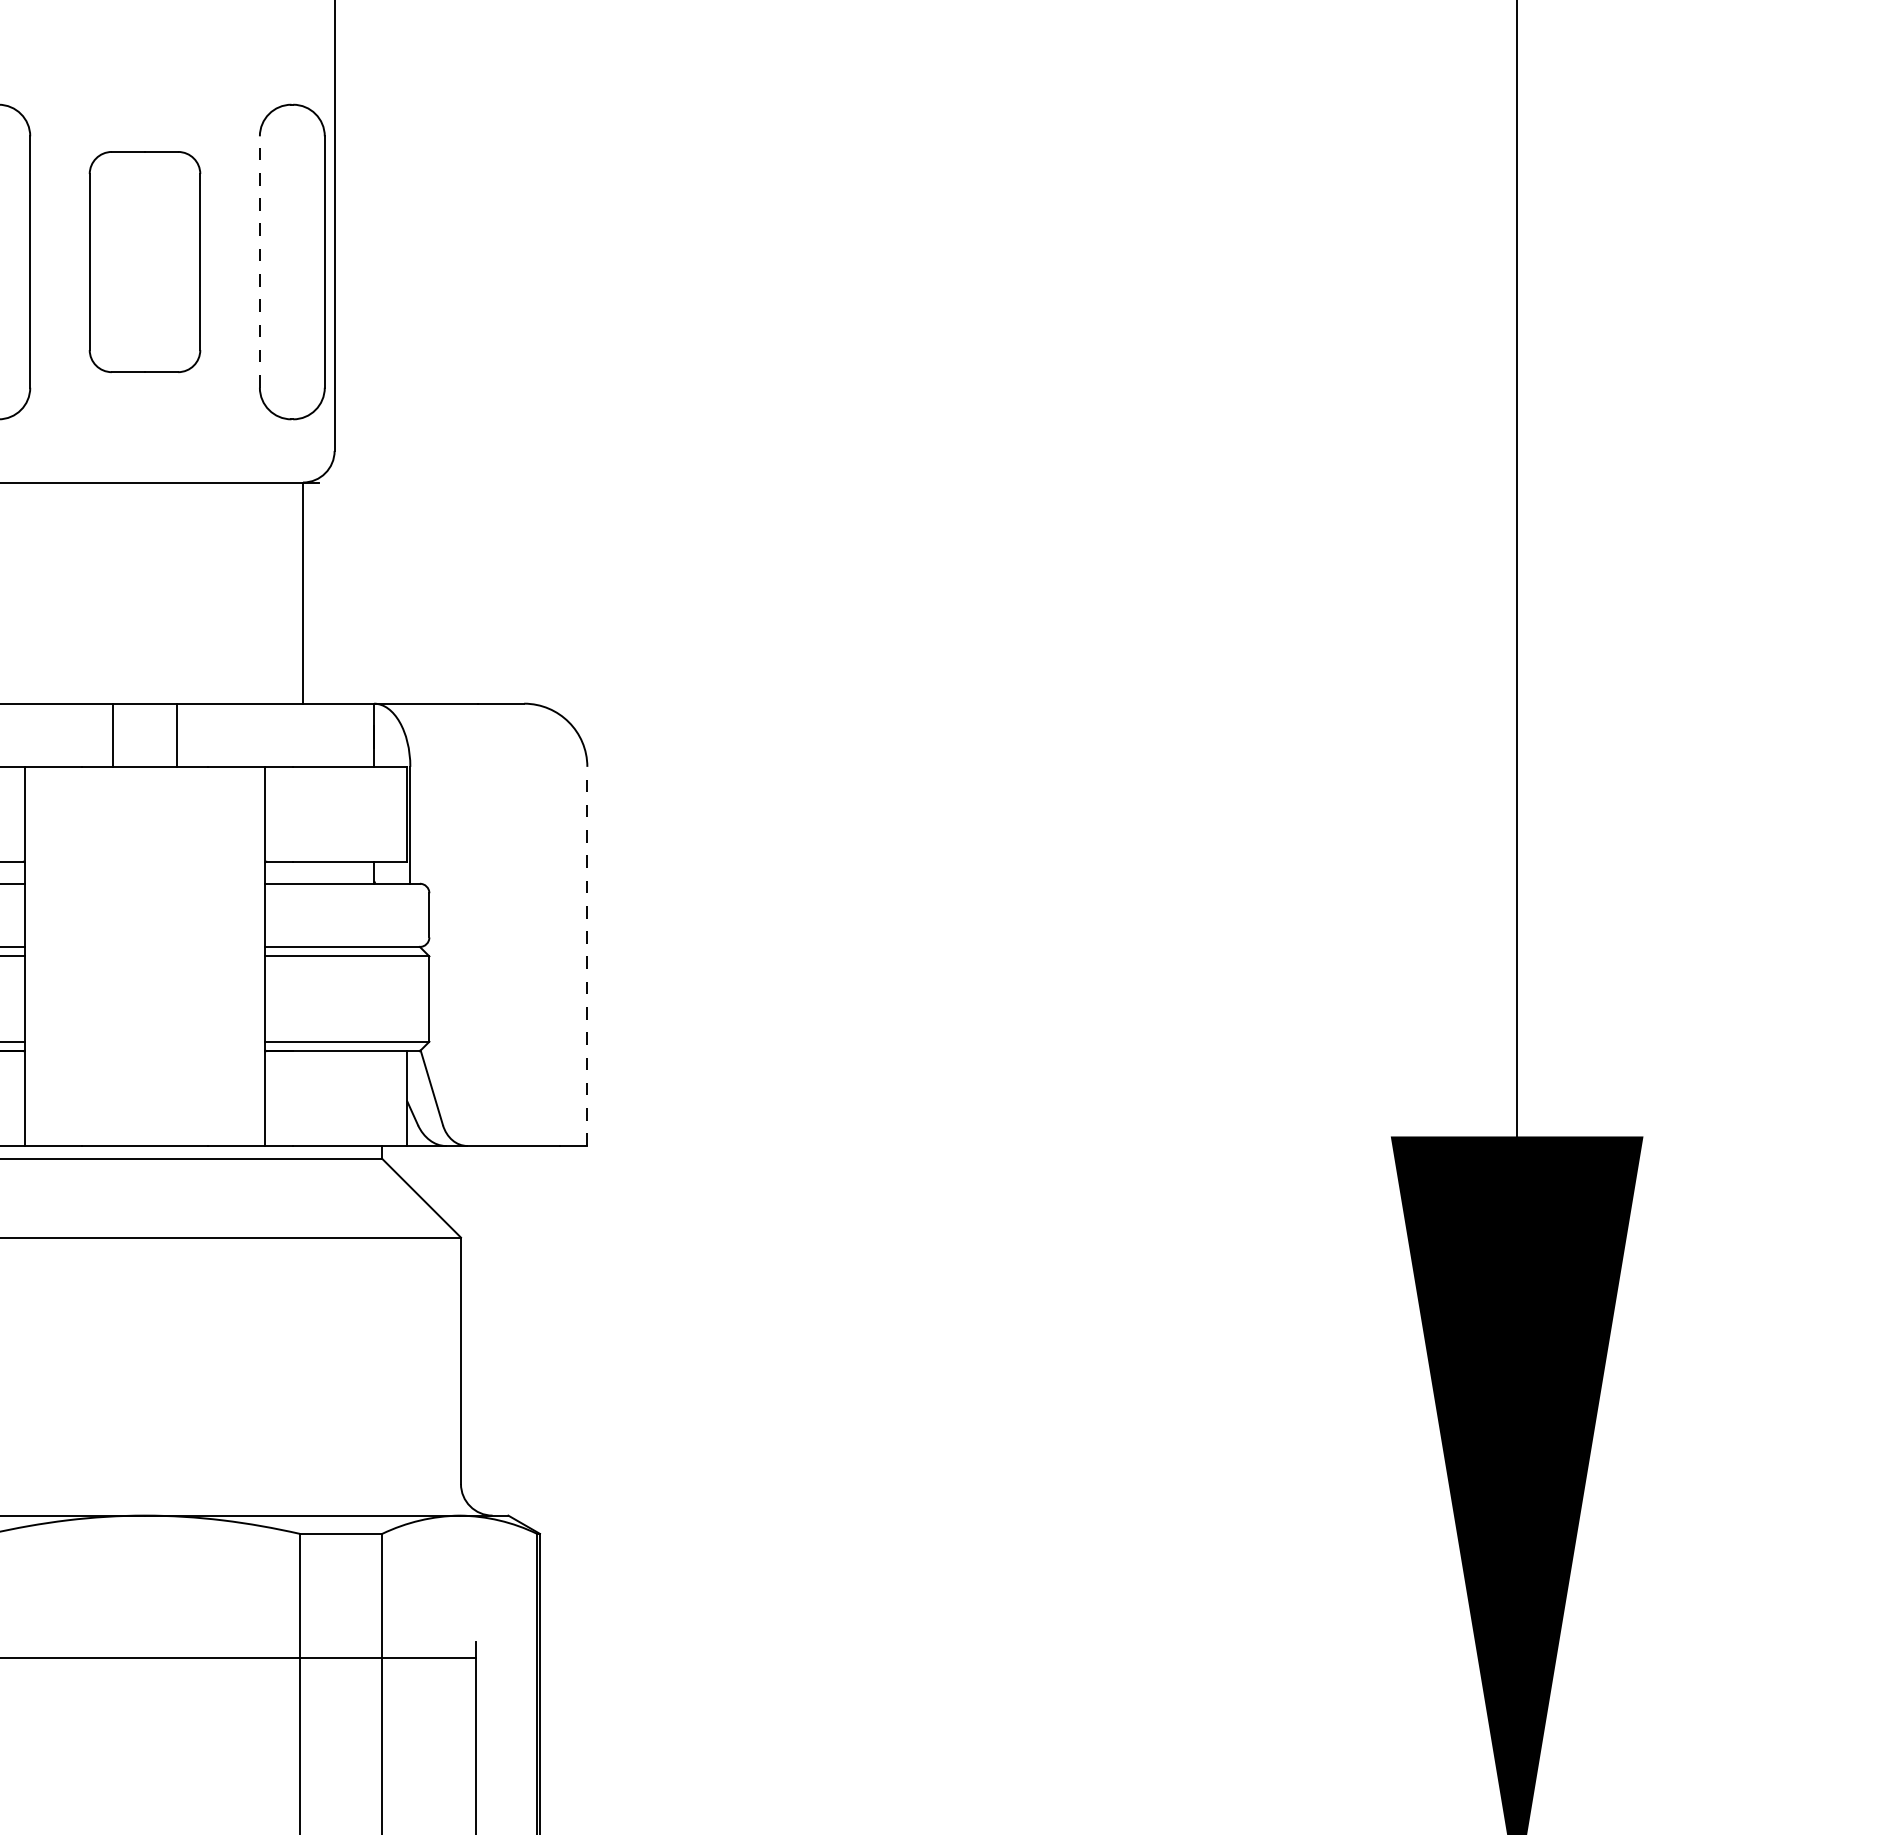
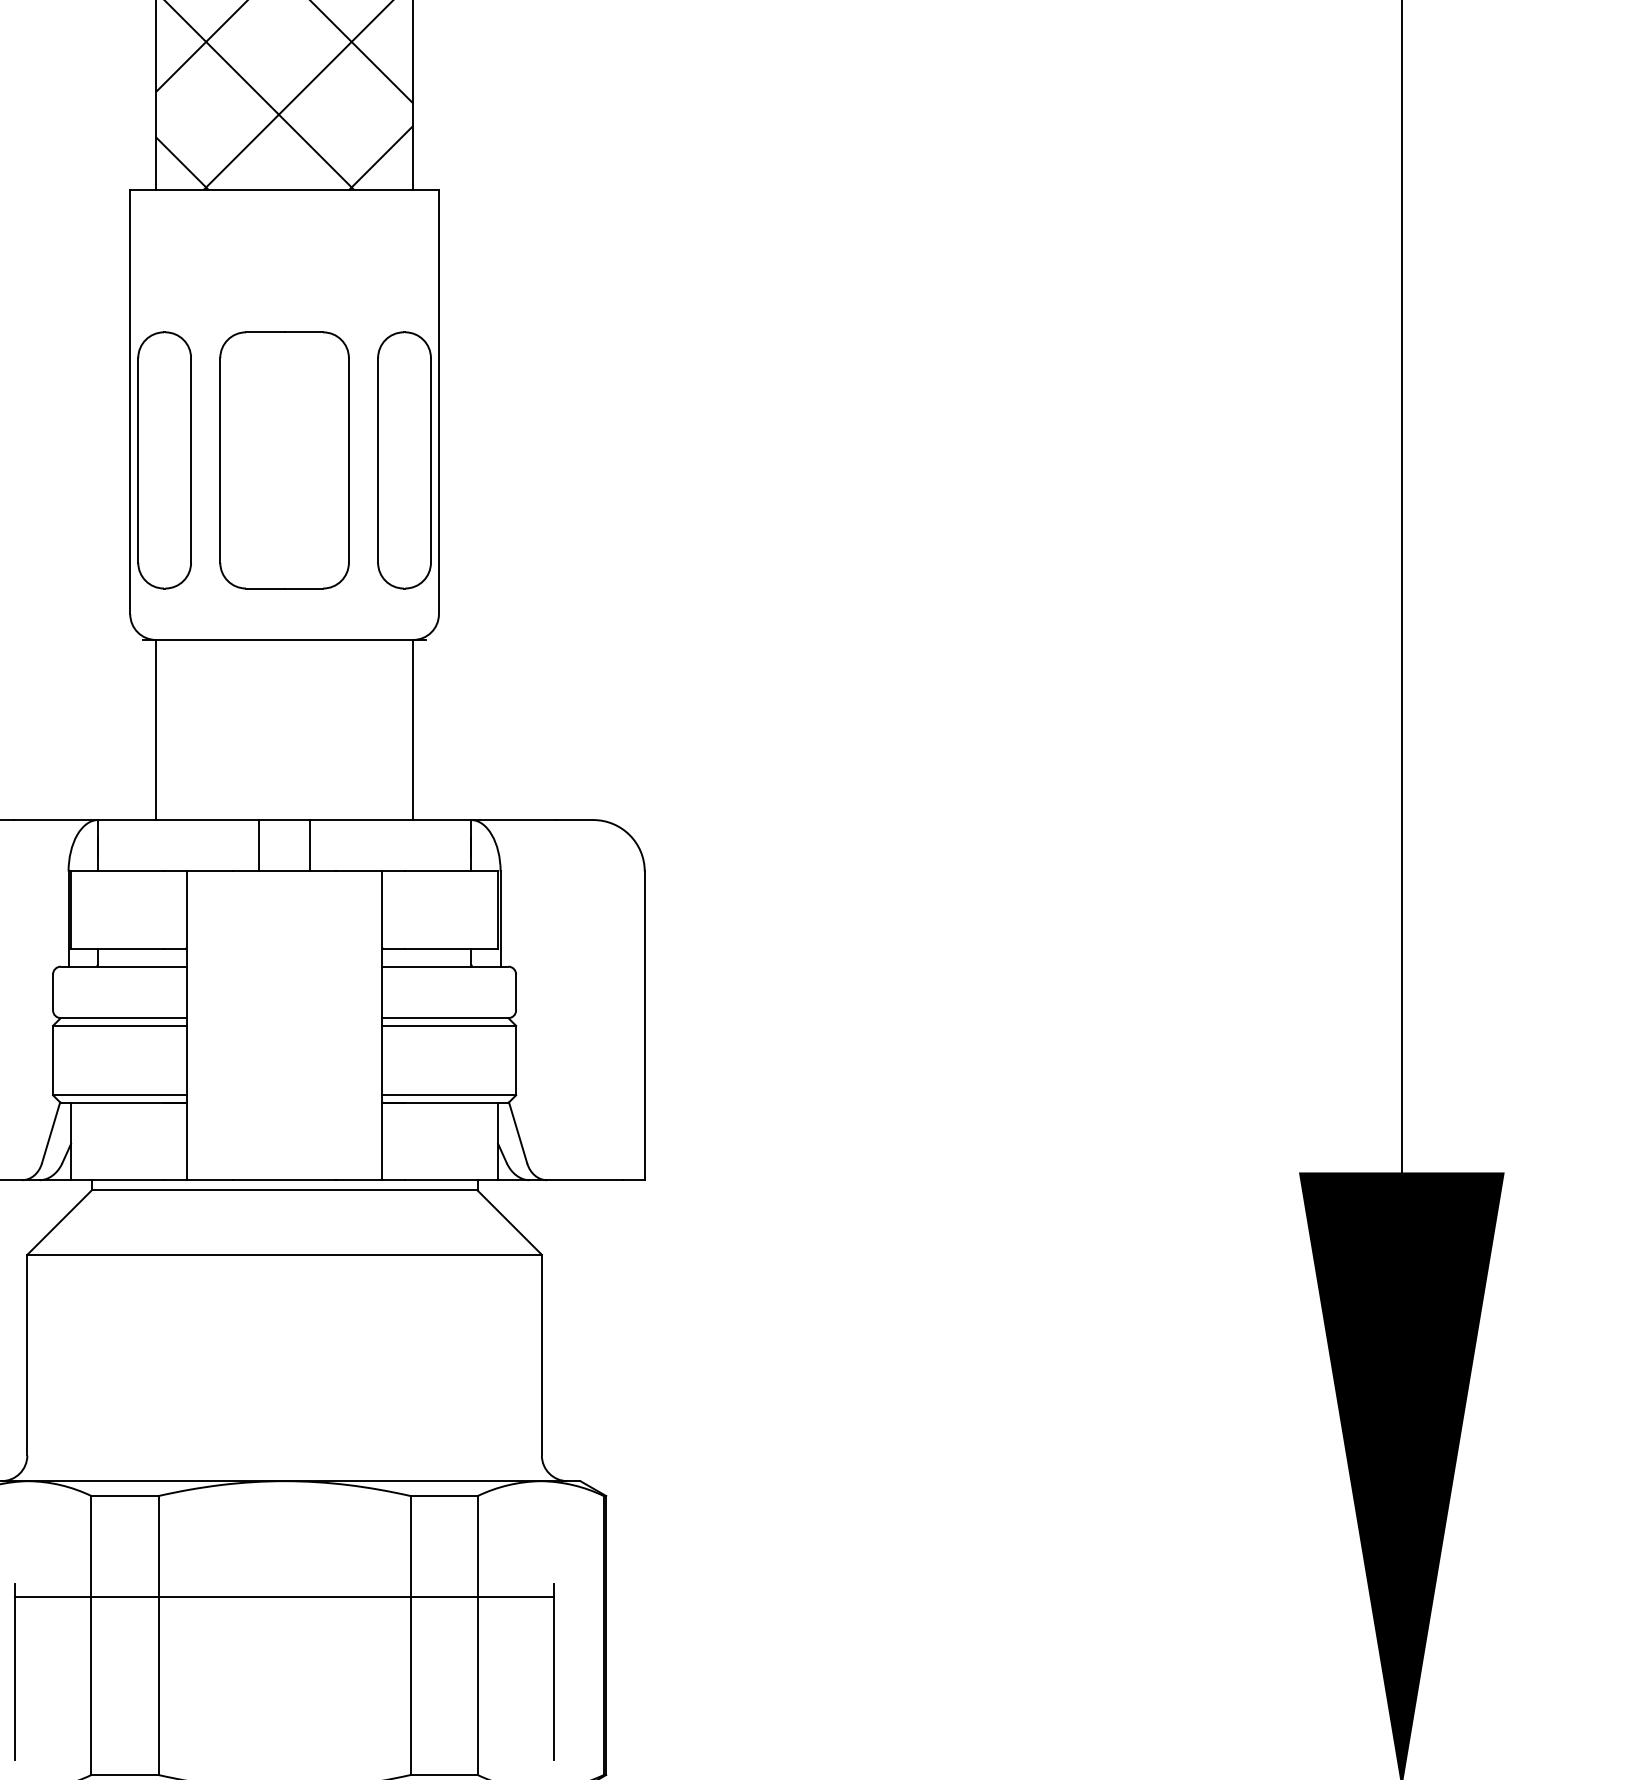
line: (260, 260) -> (378, 459), dashed -> solid
part: (144, 262) -> (284, 460), size x1.43
line: (587, 956) -> (644, 1025), dashed -> solid

